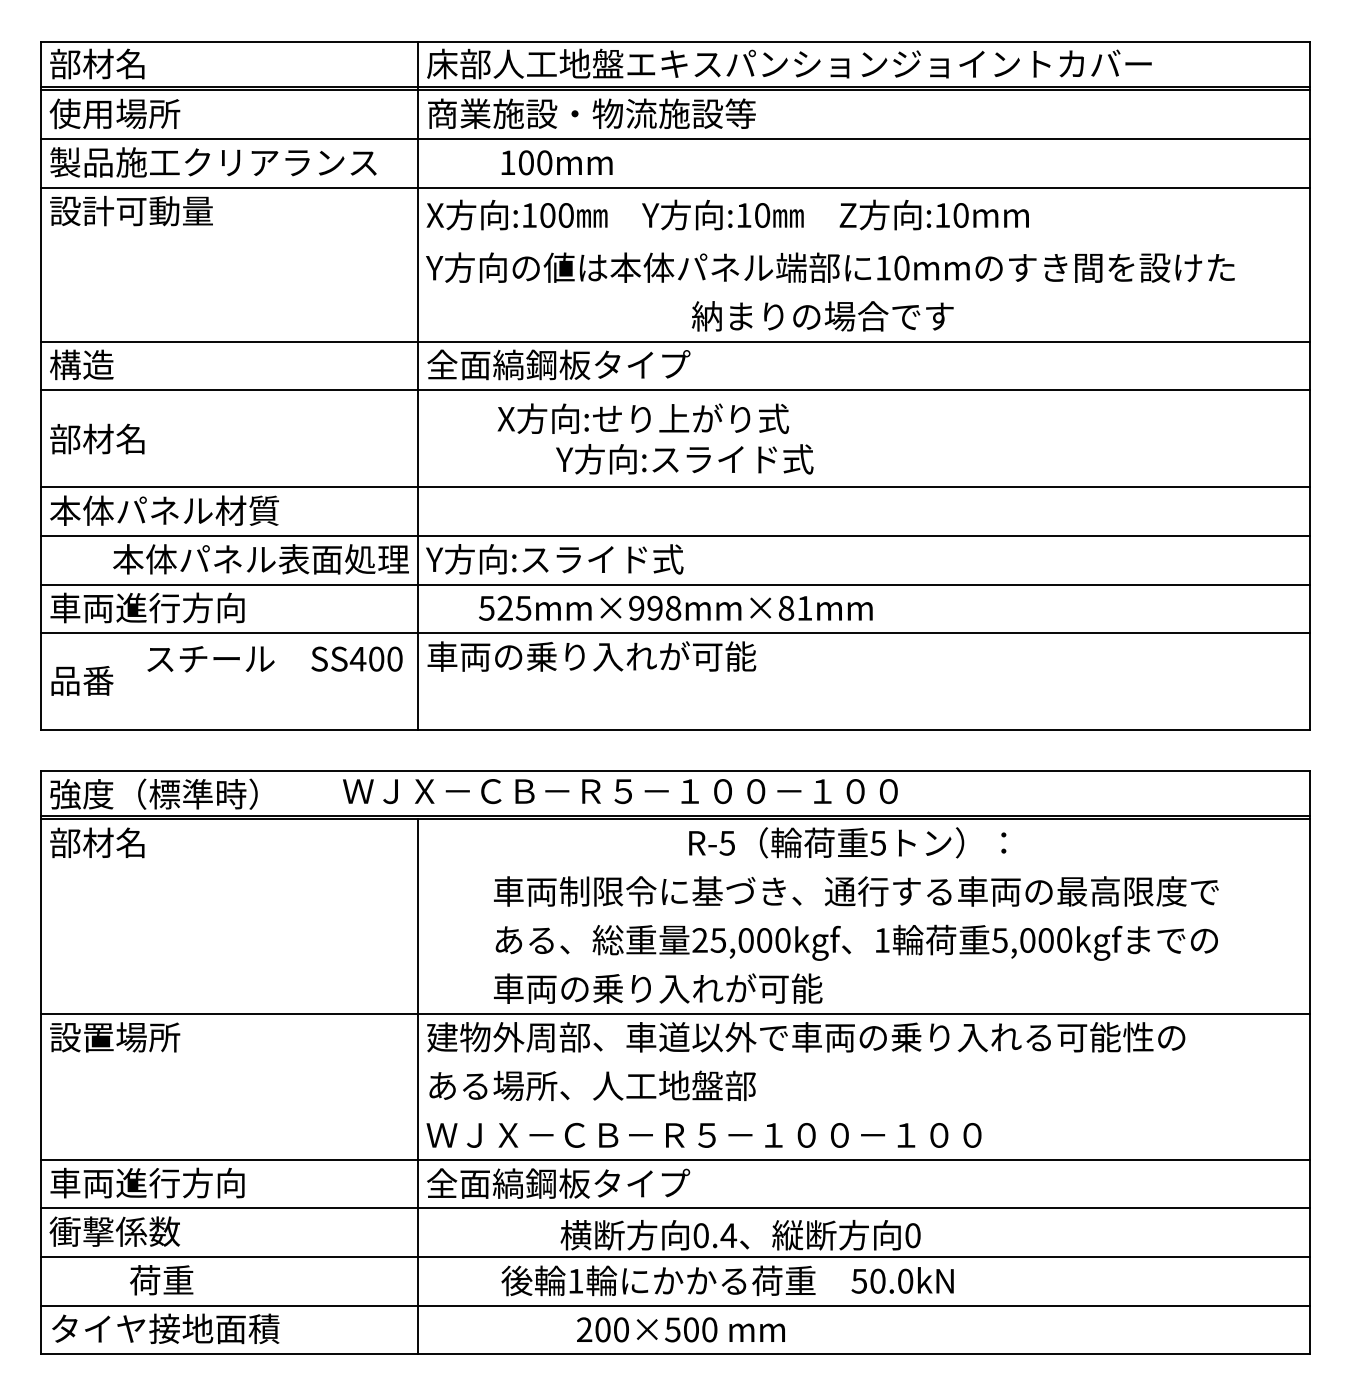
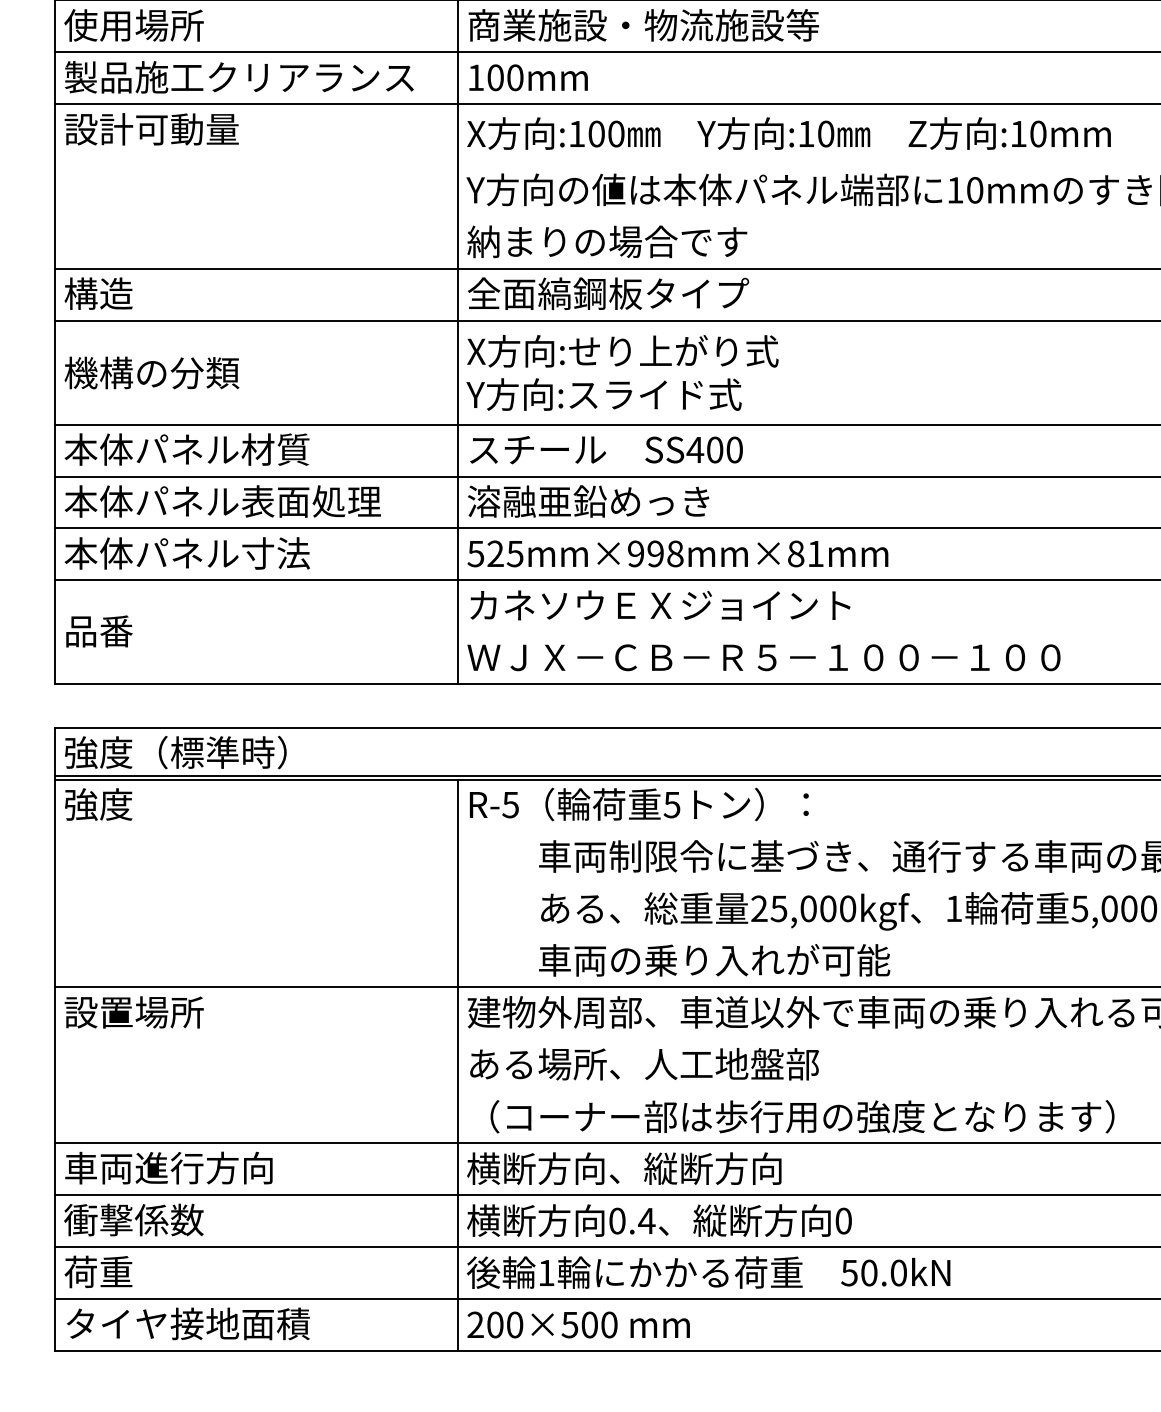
text: (556, 162) -> (527, 77), moved
text: (822, 316) -> (607, 242), moved
text: (642, 418) -> (621, 351), moved
text: (131, 438) -> (151, 372), 部材名 -> 機構の分類
text: (684, 459) -> (603, 394), moved
text: (260, 559) -> (222, 501), moved
text: (554, 559) -> (603, 501), Y方向:スライド式 -> 溶融亜鉛めっき
text: (164, 607) -> (187, 552), 車両進行方向 -> 本体パネル寸法
text: (675, 607) -> (677, 552), moved
text: (606, 656) -> (659, 605), 車両の乗り入れが可能 -> カネソウＥＸジョイント
text: (274, 659) -> (605, 450), moved
text: (620, 791) -> (764, 657), moved
text: (97, 842) -> (115, 804), 部材名 -> 強度
text: (847, 842) -> (639, 804), moved
text: (729, 1134) -> (790, 1116), ＷＪＸ－ＣＢ－Ｒ５－１００－１００ -> （コーナー部は歩行用の強度となります）
text: (573, 1183) -> (624, 1168), 全面縞鋼板タイプ -> 横断方向、縦断方向
text: (740, 1235) -> (659, 1220), moved
text: (161, 1280) -> (98, 1272), moved
text: (727, 1280) -> (708, 1272), moved
text: (680, 1329) -> (578, 1324), moved

